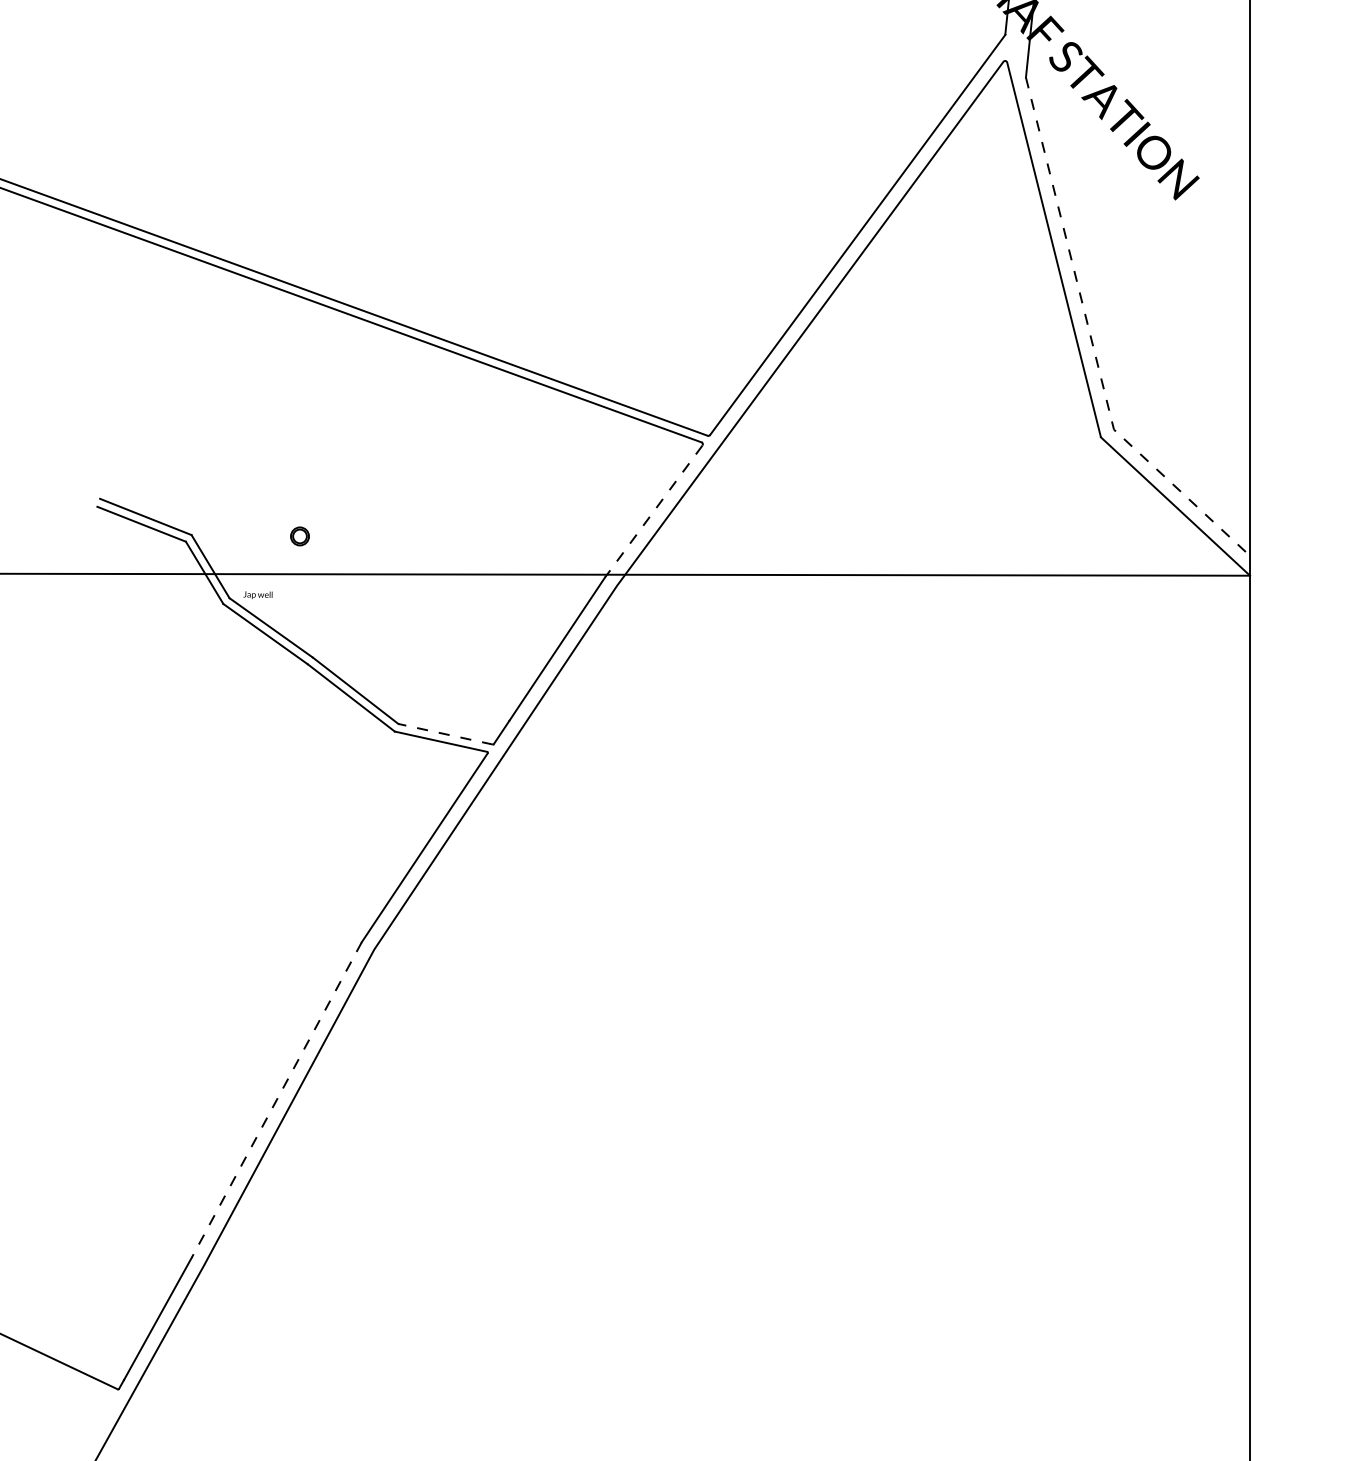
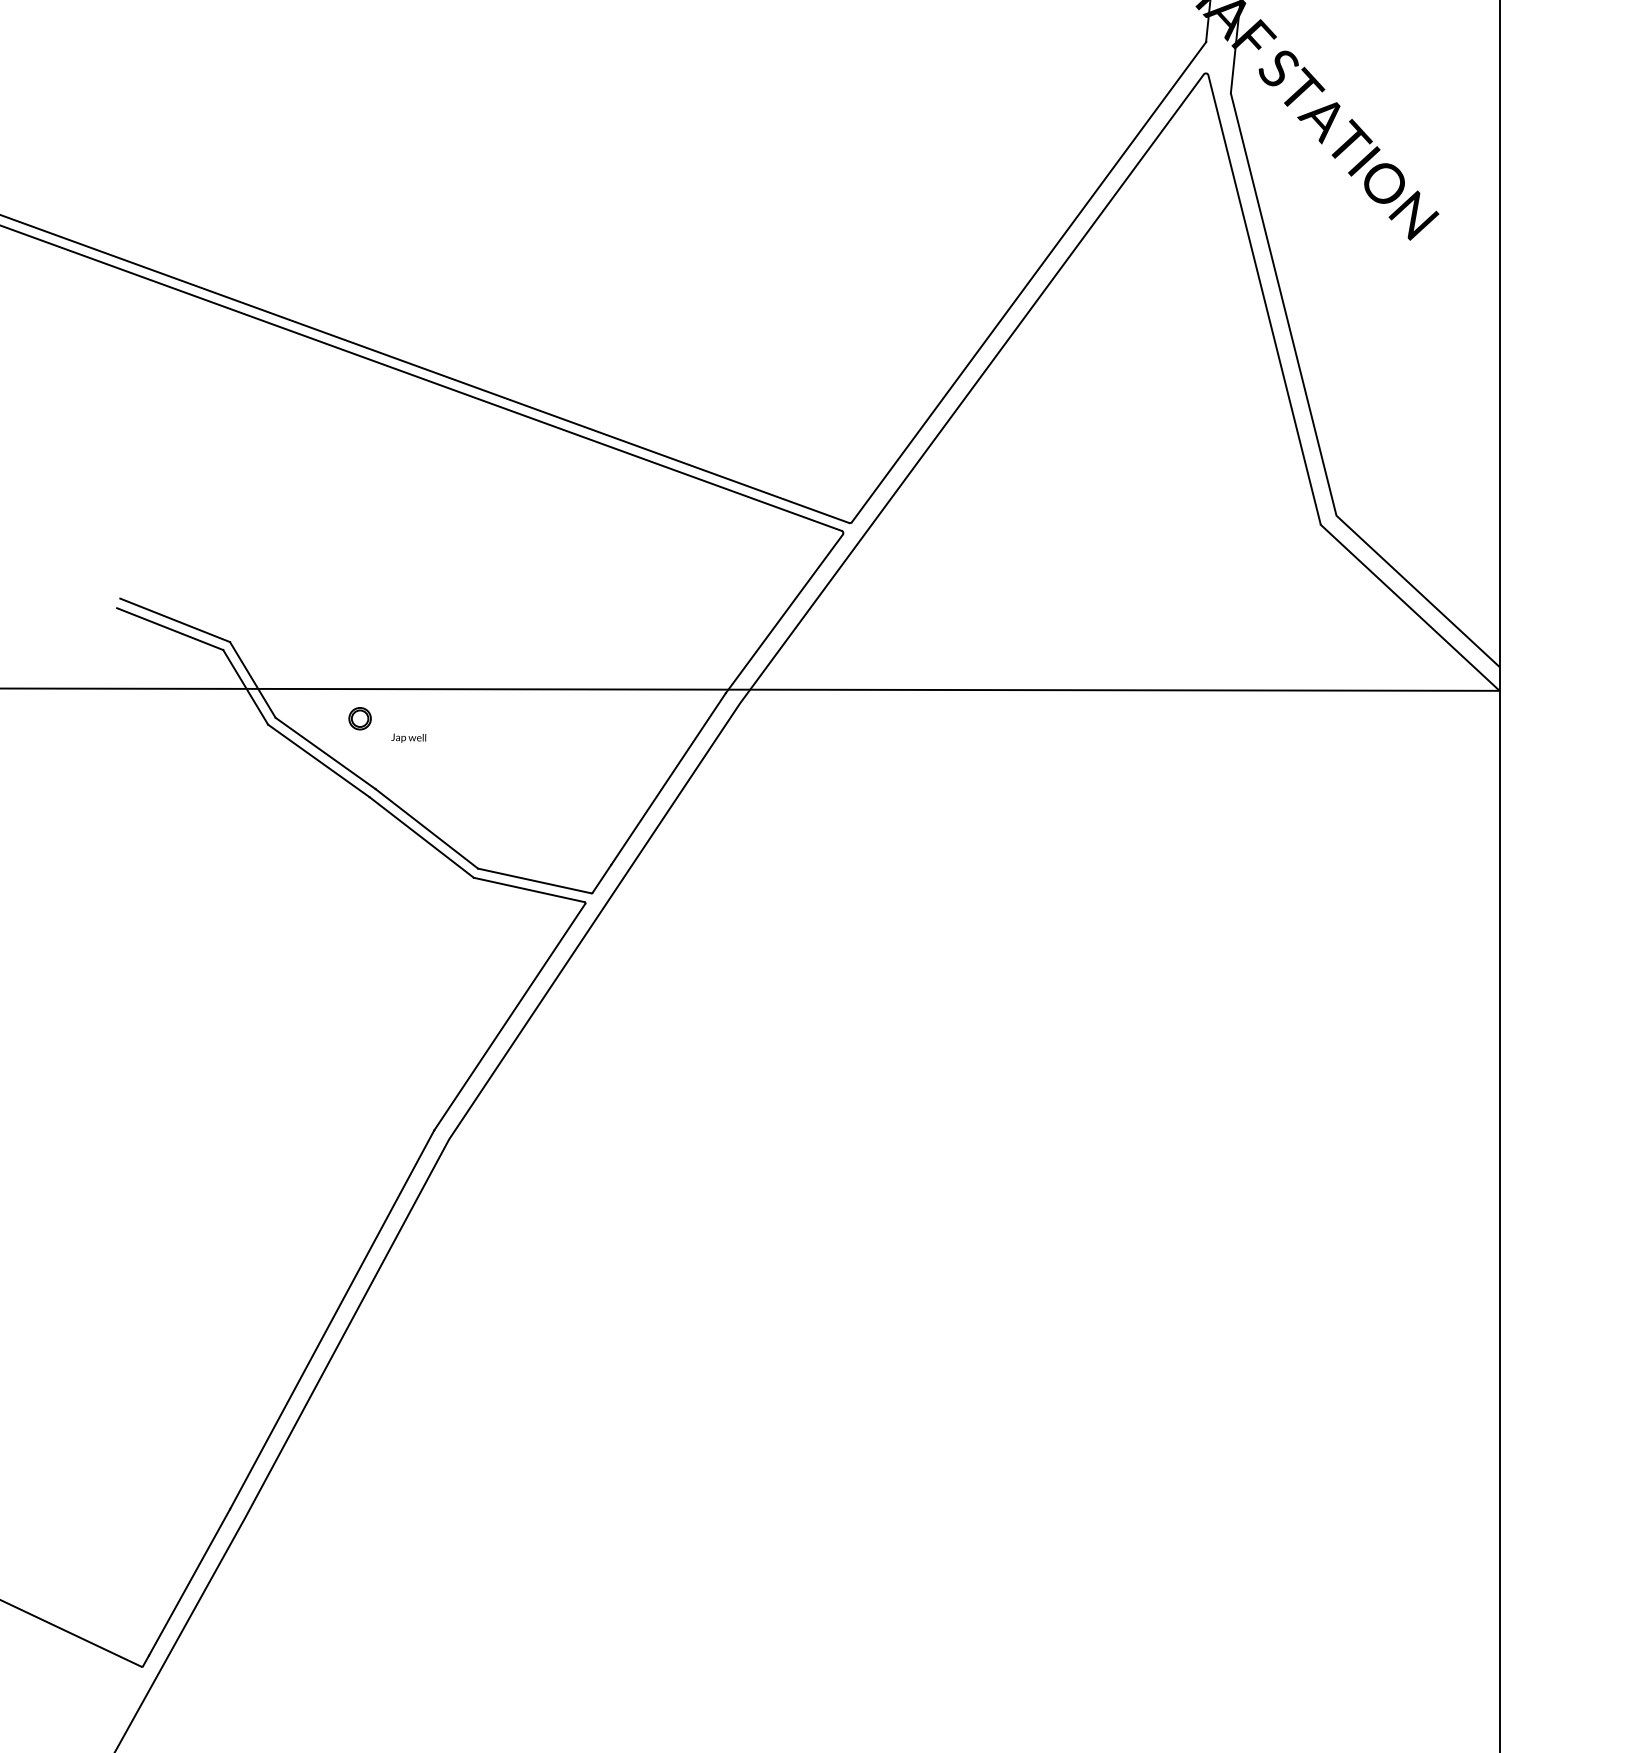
line: (1092, 344) -> (1310, 413), dashed -> solid
line: (653, 511) -> (784, 613), dashed -> solid
part: (299, 536) -> (359, 718), moved
text: (257, 594) -> (408, 737), moved
line: (445, 733) -> (534, 880), dashed -> solid
line: (276, 1100) -> (331, 1320), dashed -> solid

